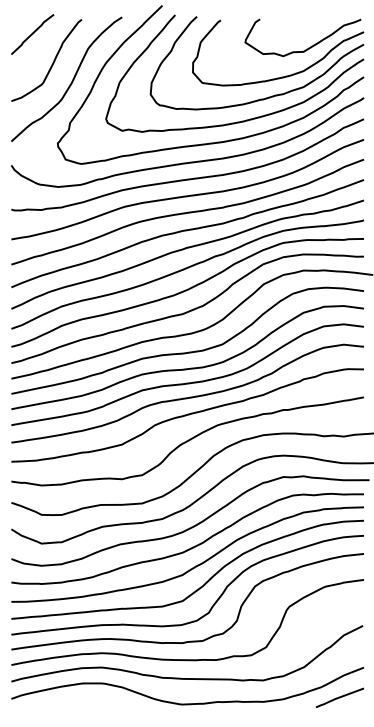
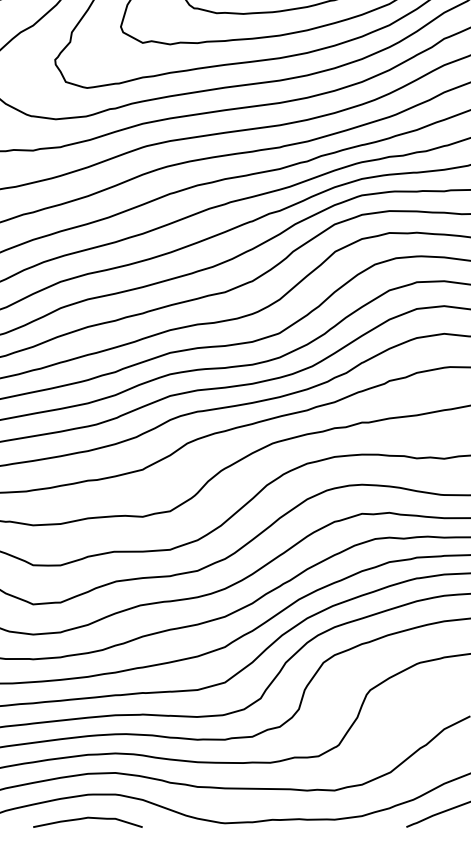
curve: (81, 701) -> (87, 819), added

